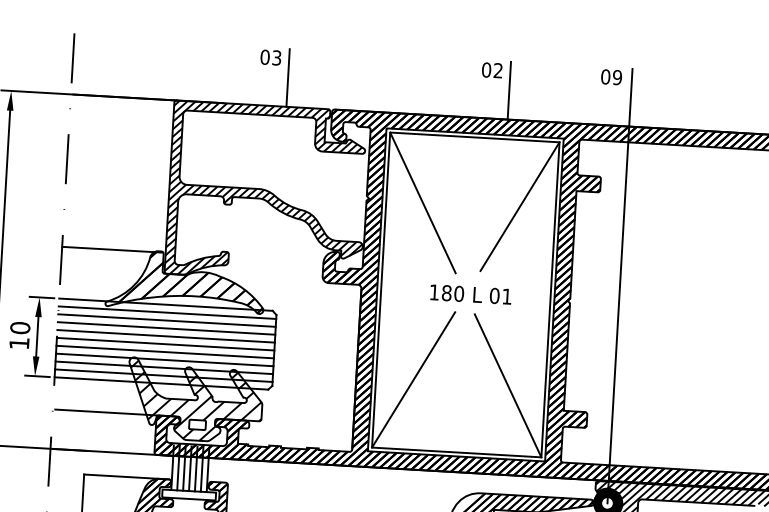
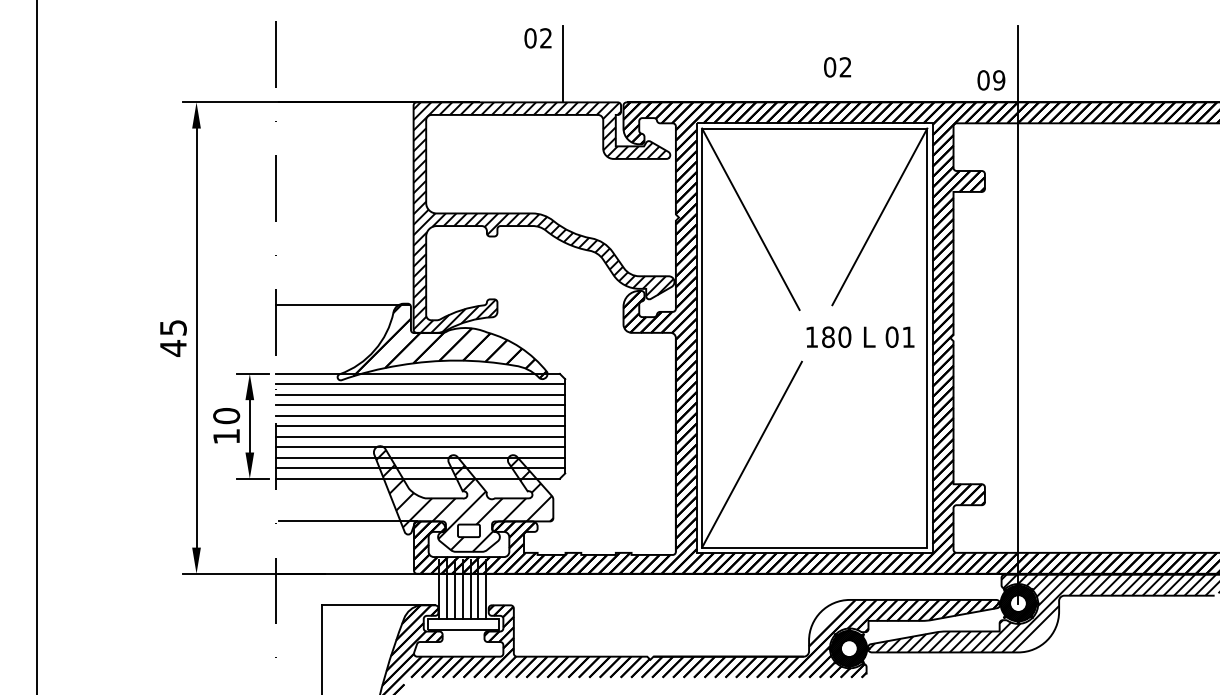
text: (276, 58) -> (545, 38), 03 -> 02
text: (492, 70) -> (837, 67), moved
text: (611, 77) -> (991, 80), moved
line: (509, 90) -> (856, 63), removed
text: (470, 294) -> (860, 336), moved
line: (507, 385) -> (877, 455), removed

